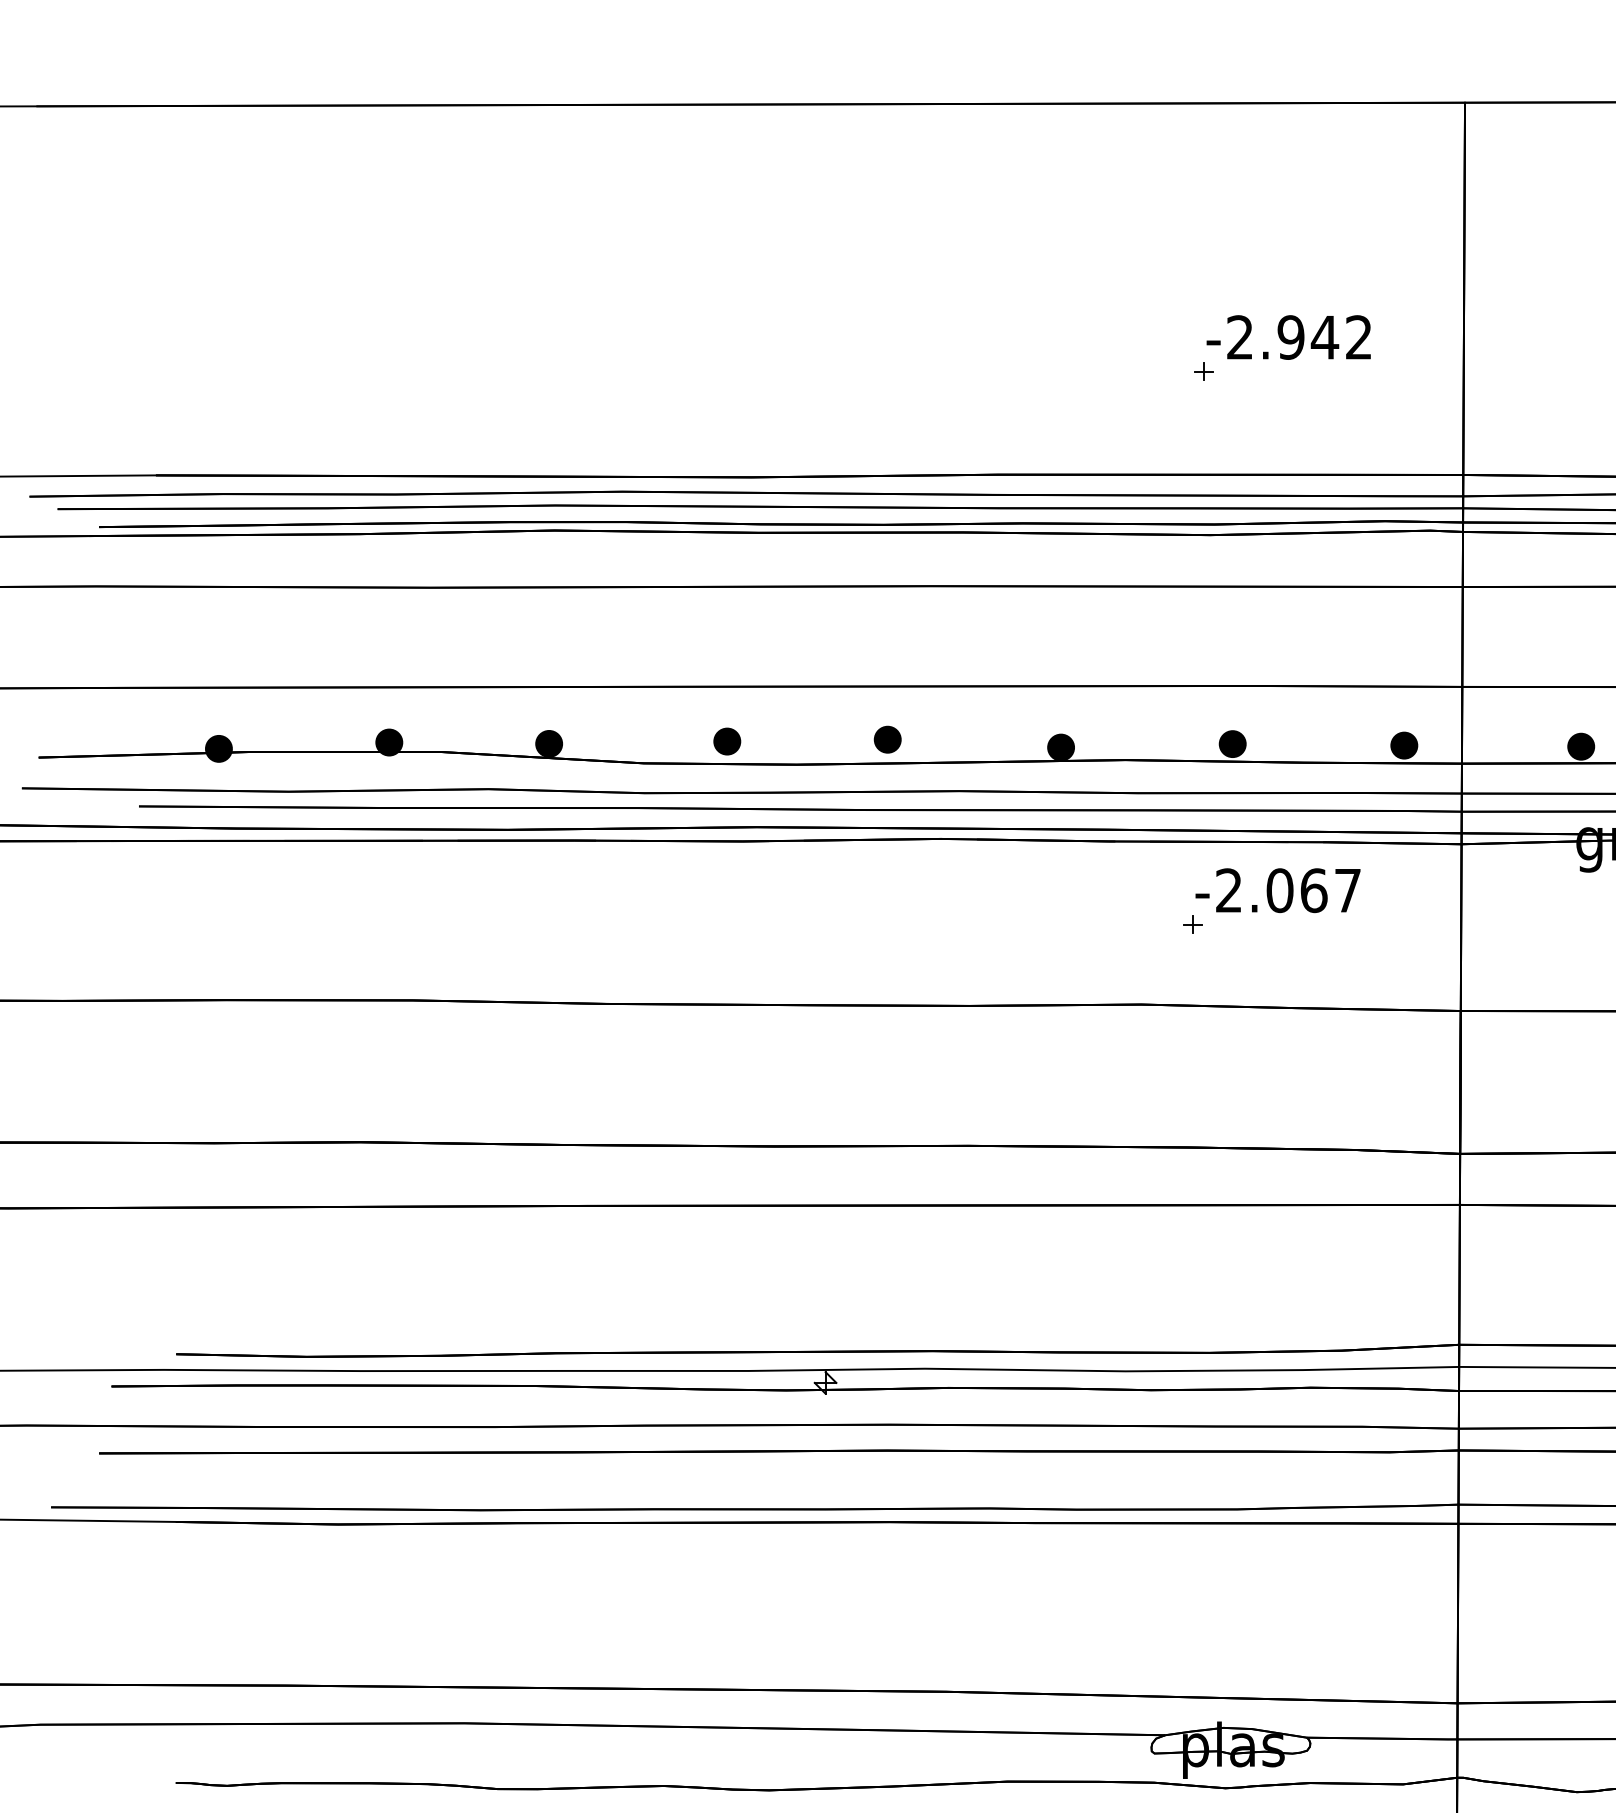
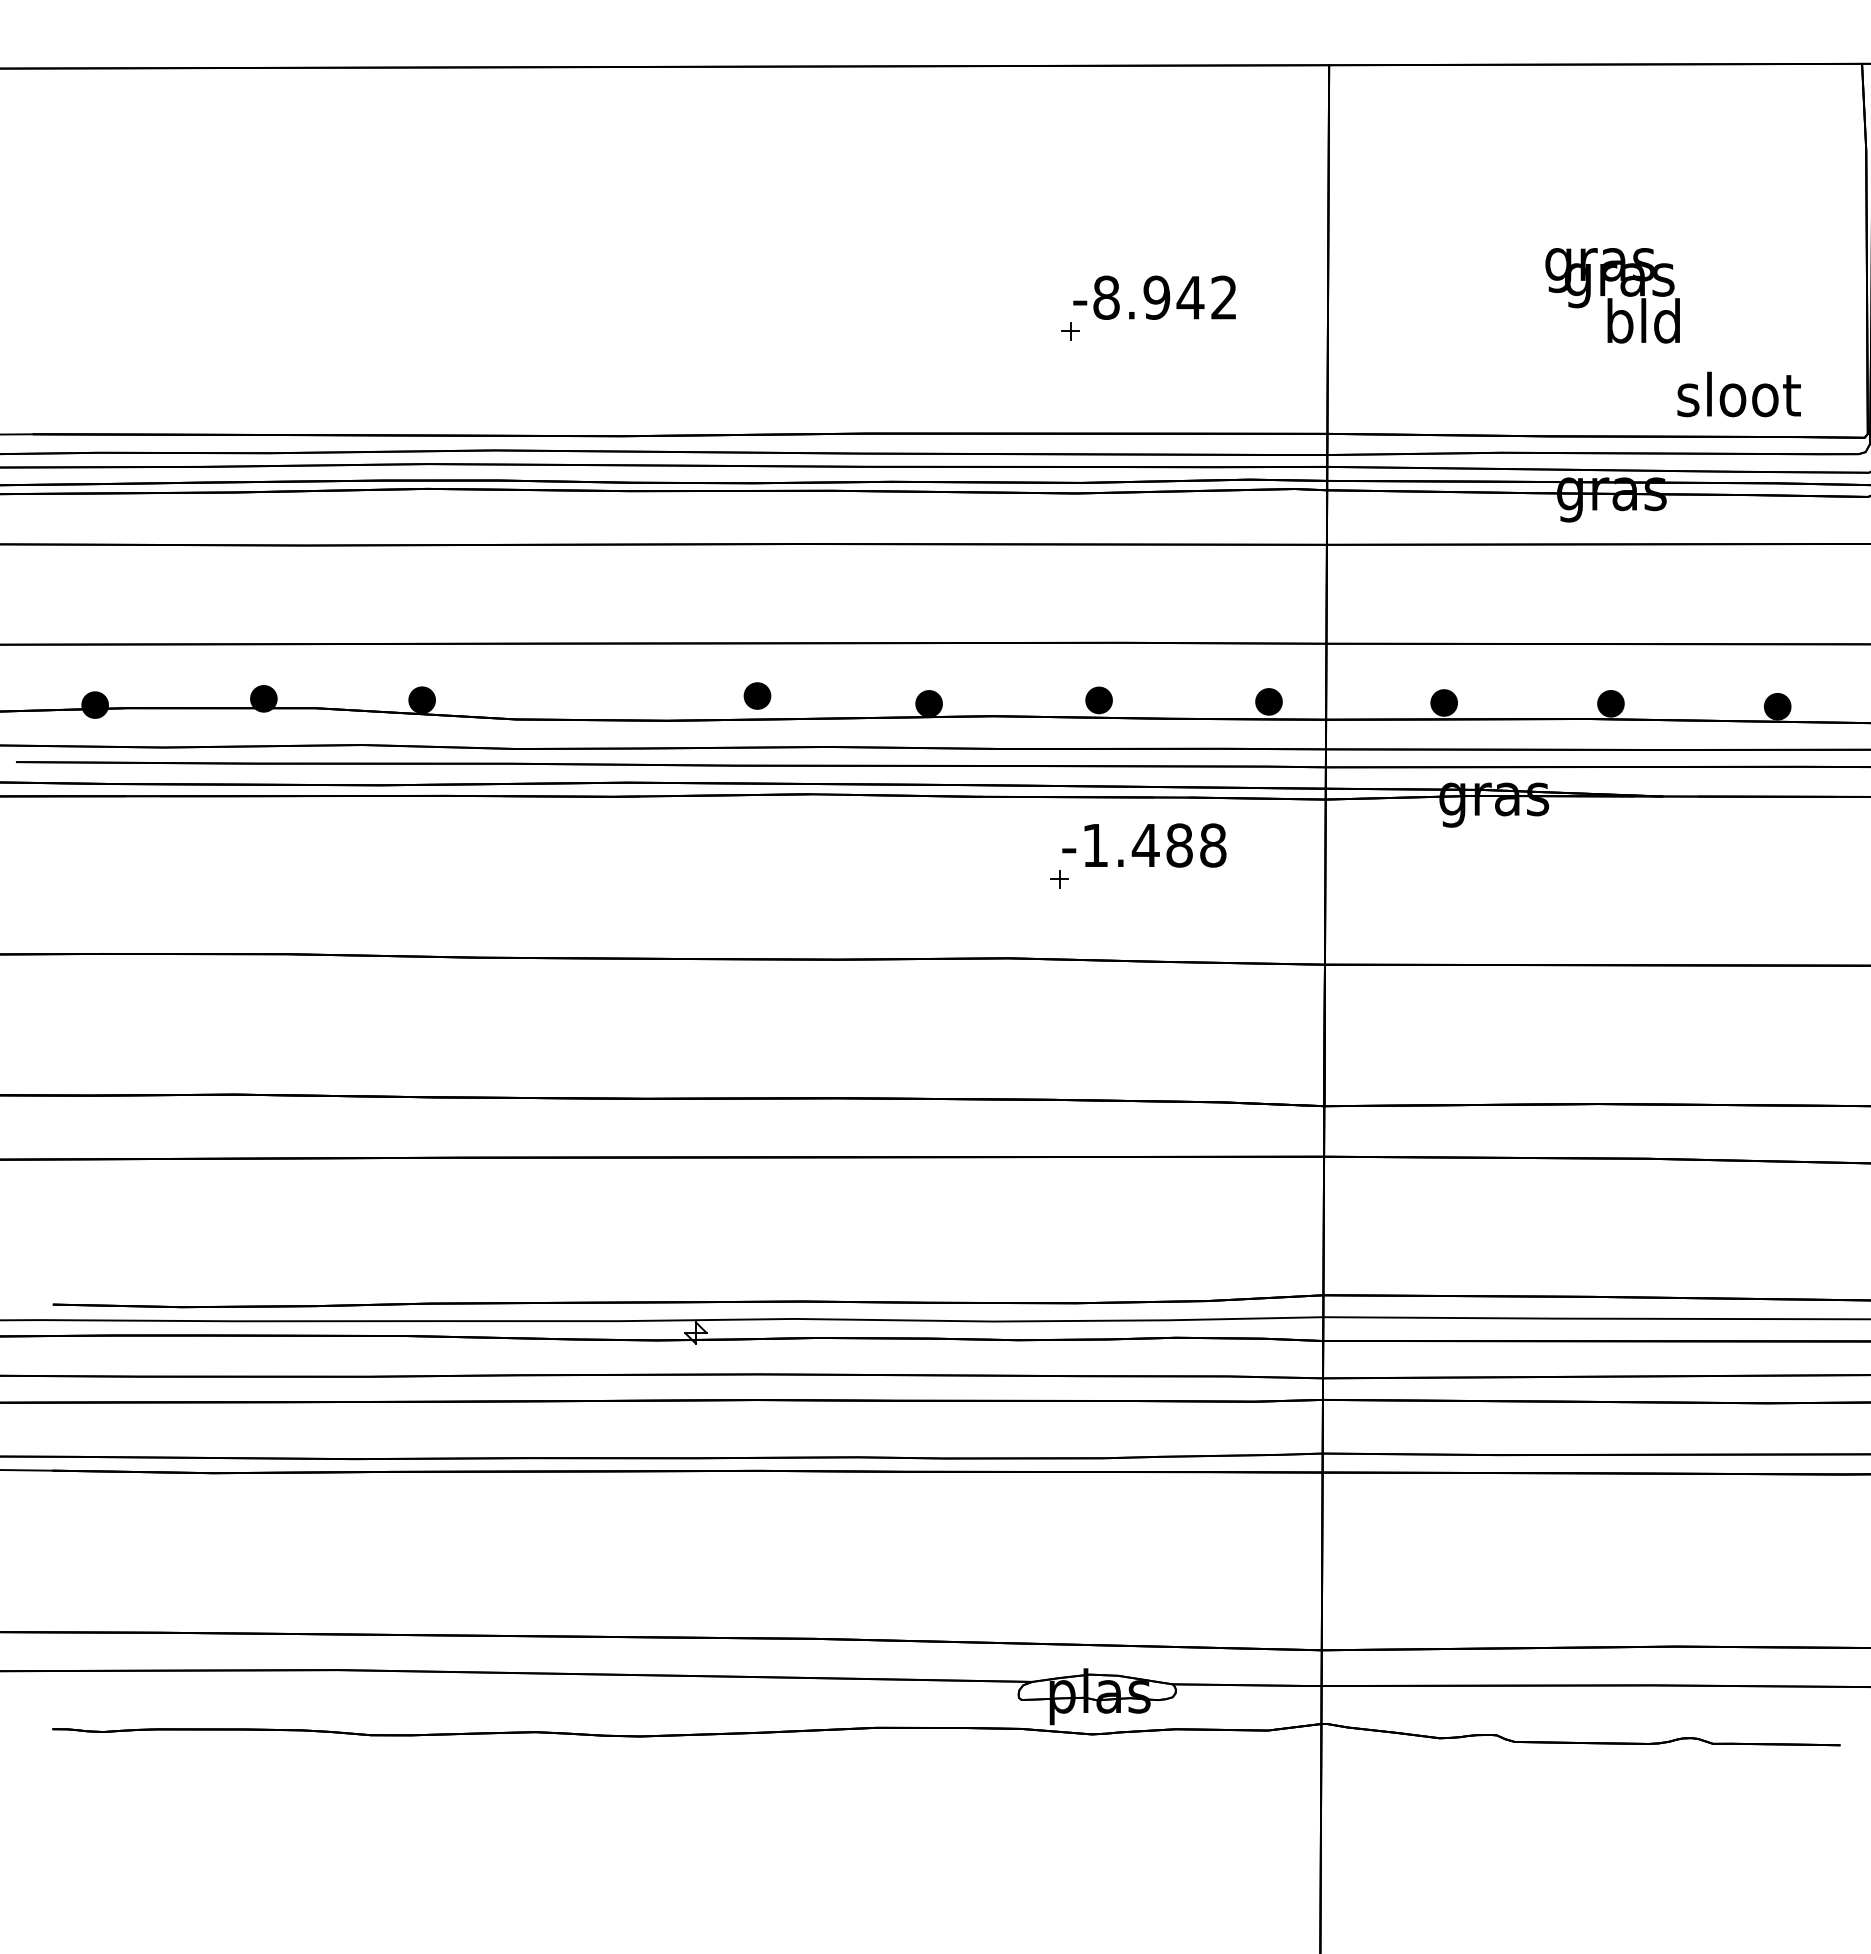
text: (1240, 337) -> (1106, 297), -2.942 -> -8.942
part: (727, 741) -> (598, 697), removed
text: (1288, 890) -> (1154, 845), -2.067 -> -1.488

